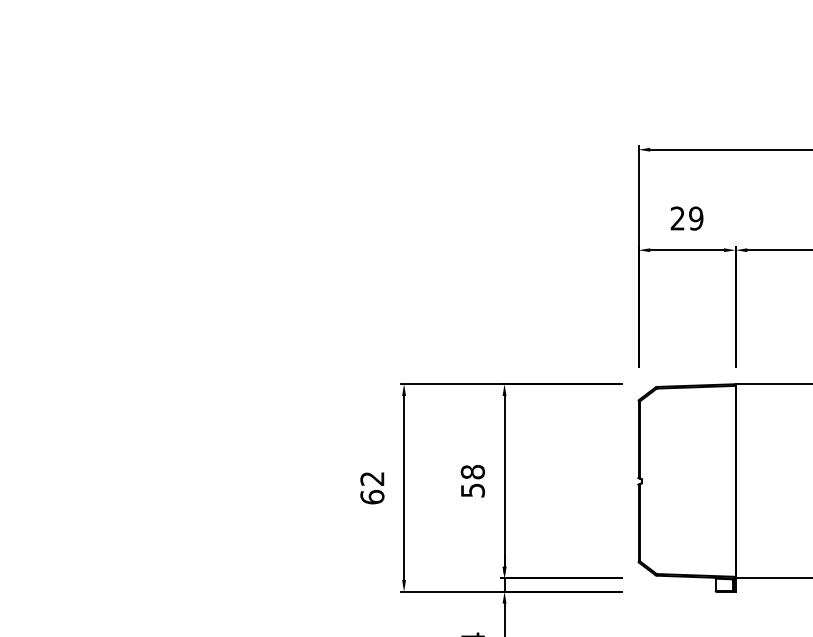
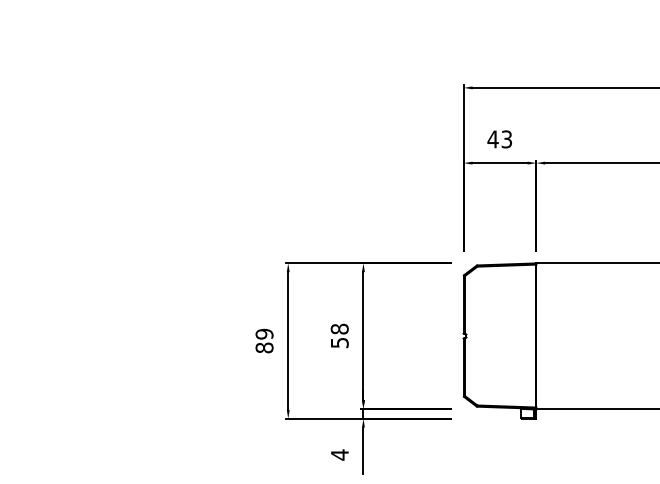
text: (686, 218) -> (499, 139), 29 -> 43
text: (372, 487) -> (264, 340), 62 -> 89

